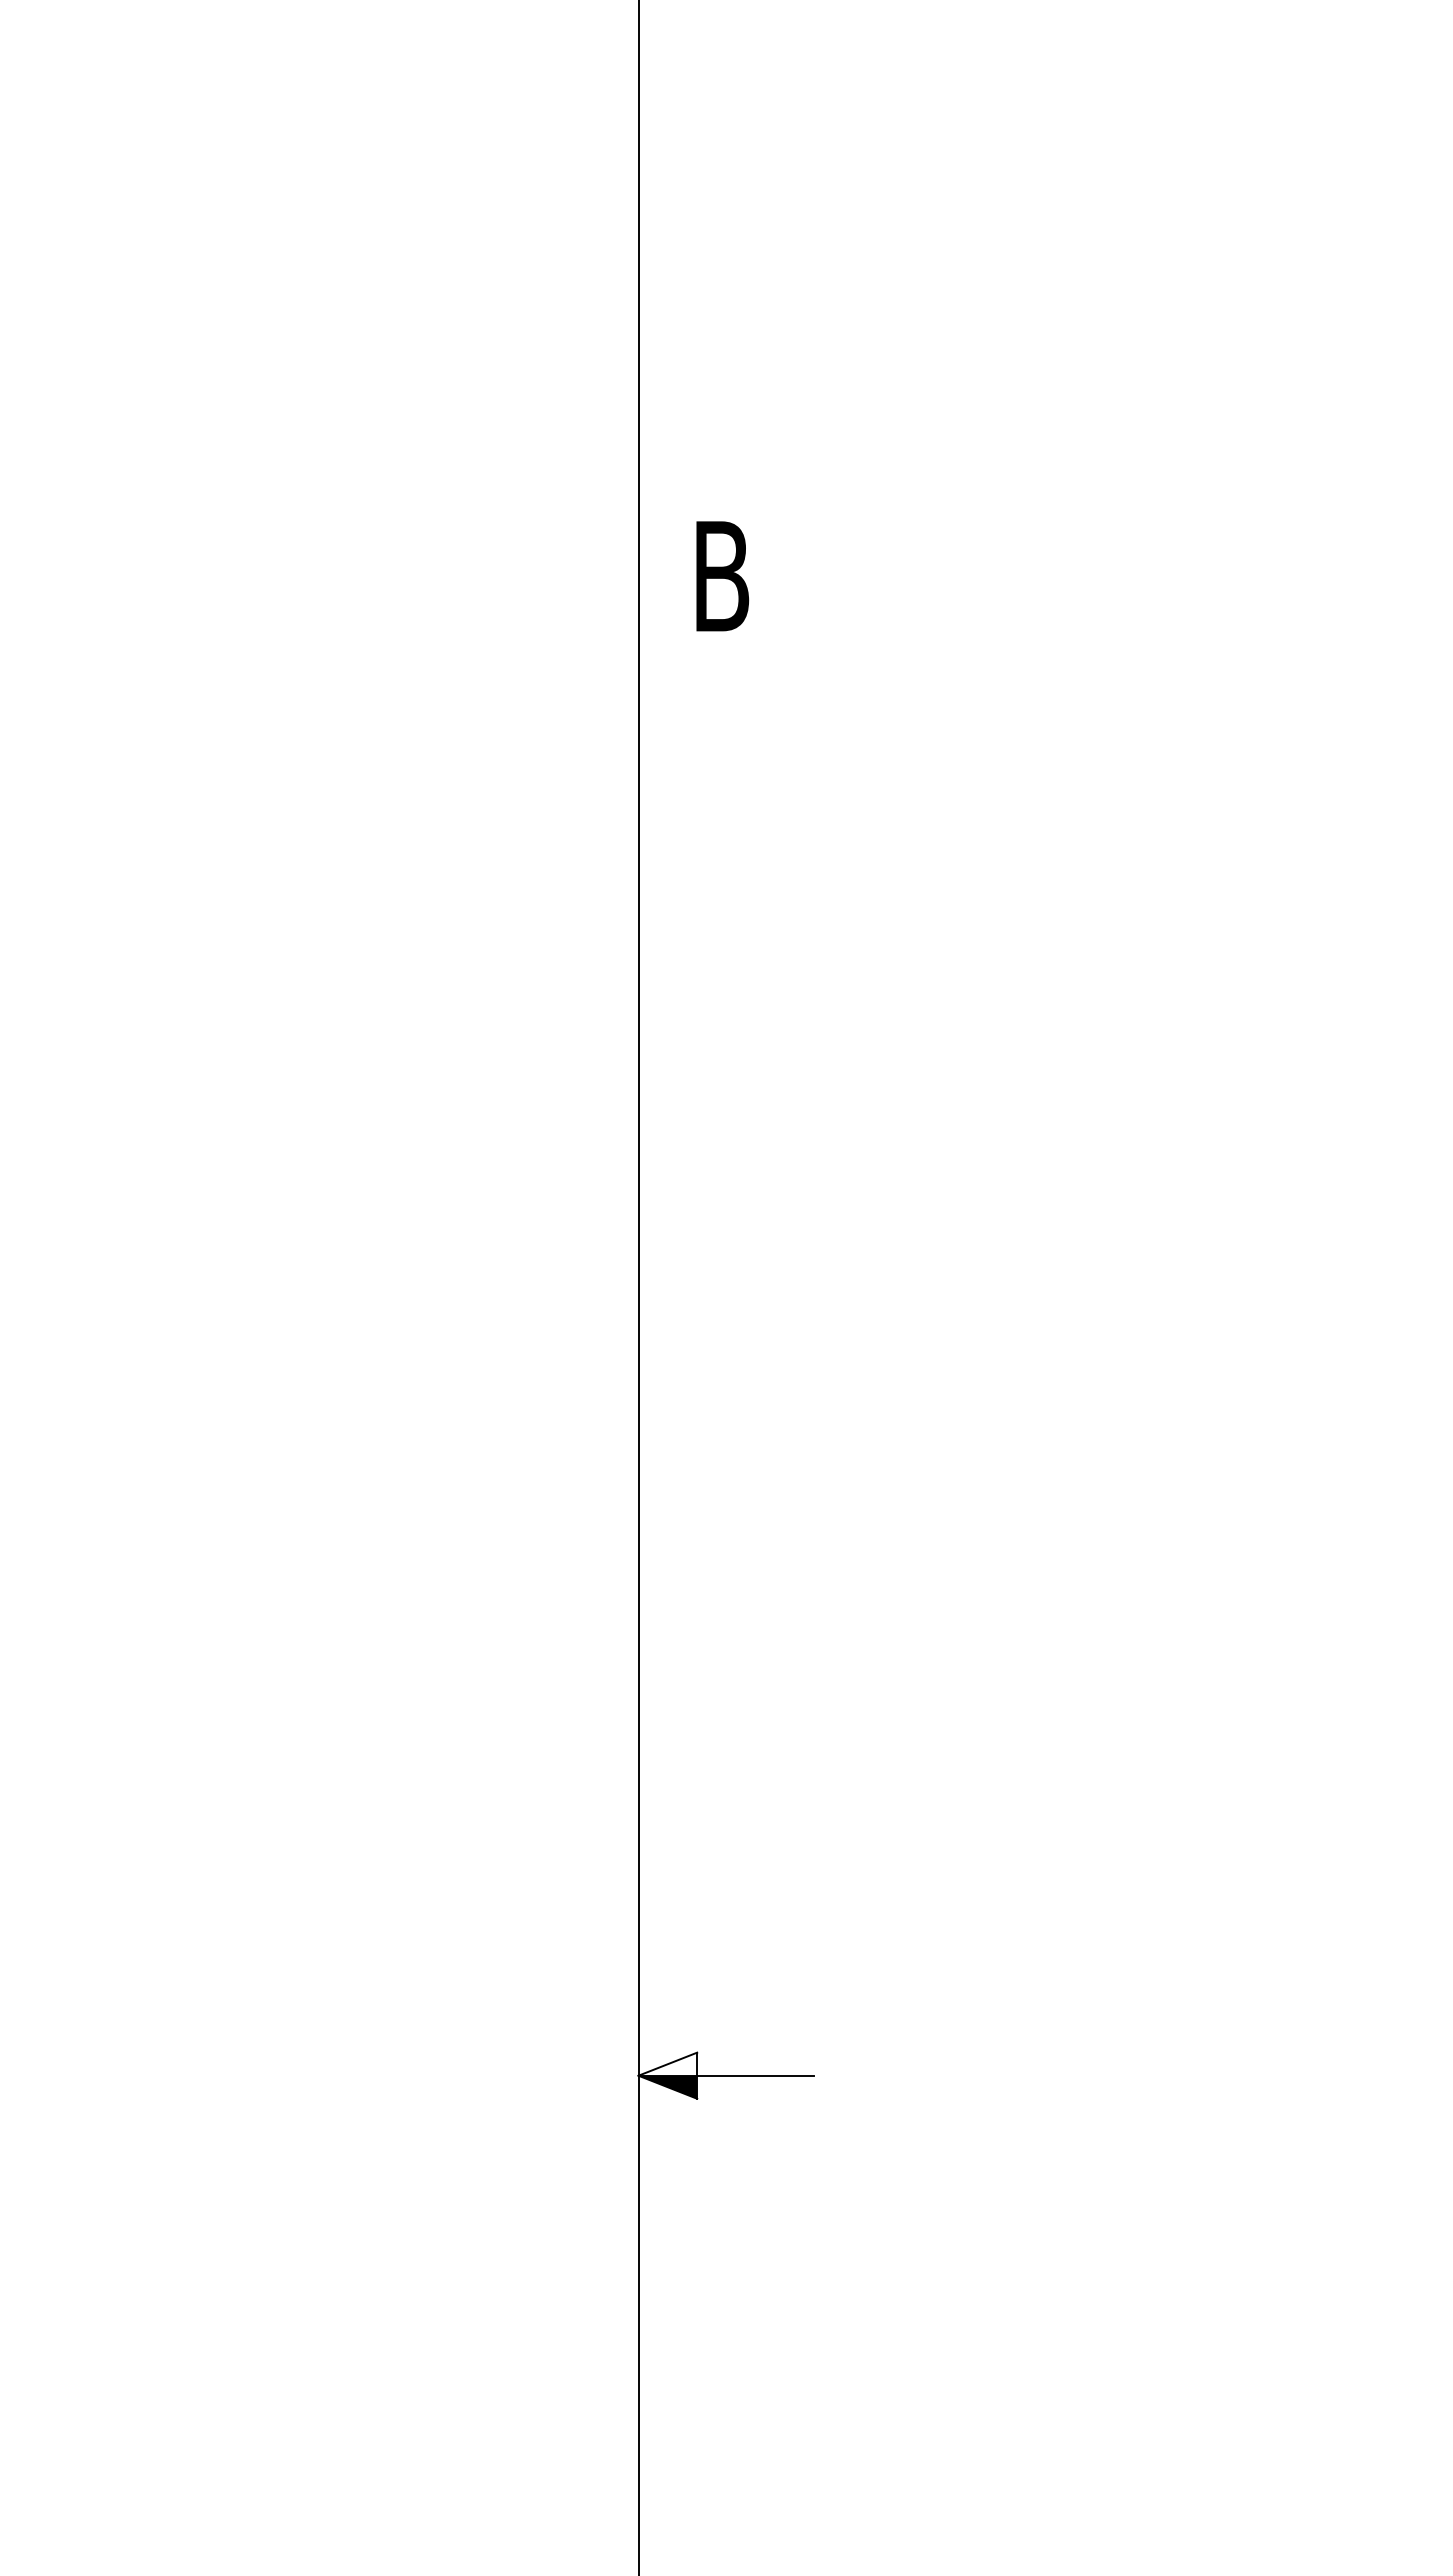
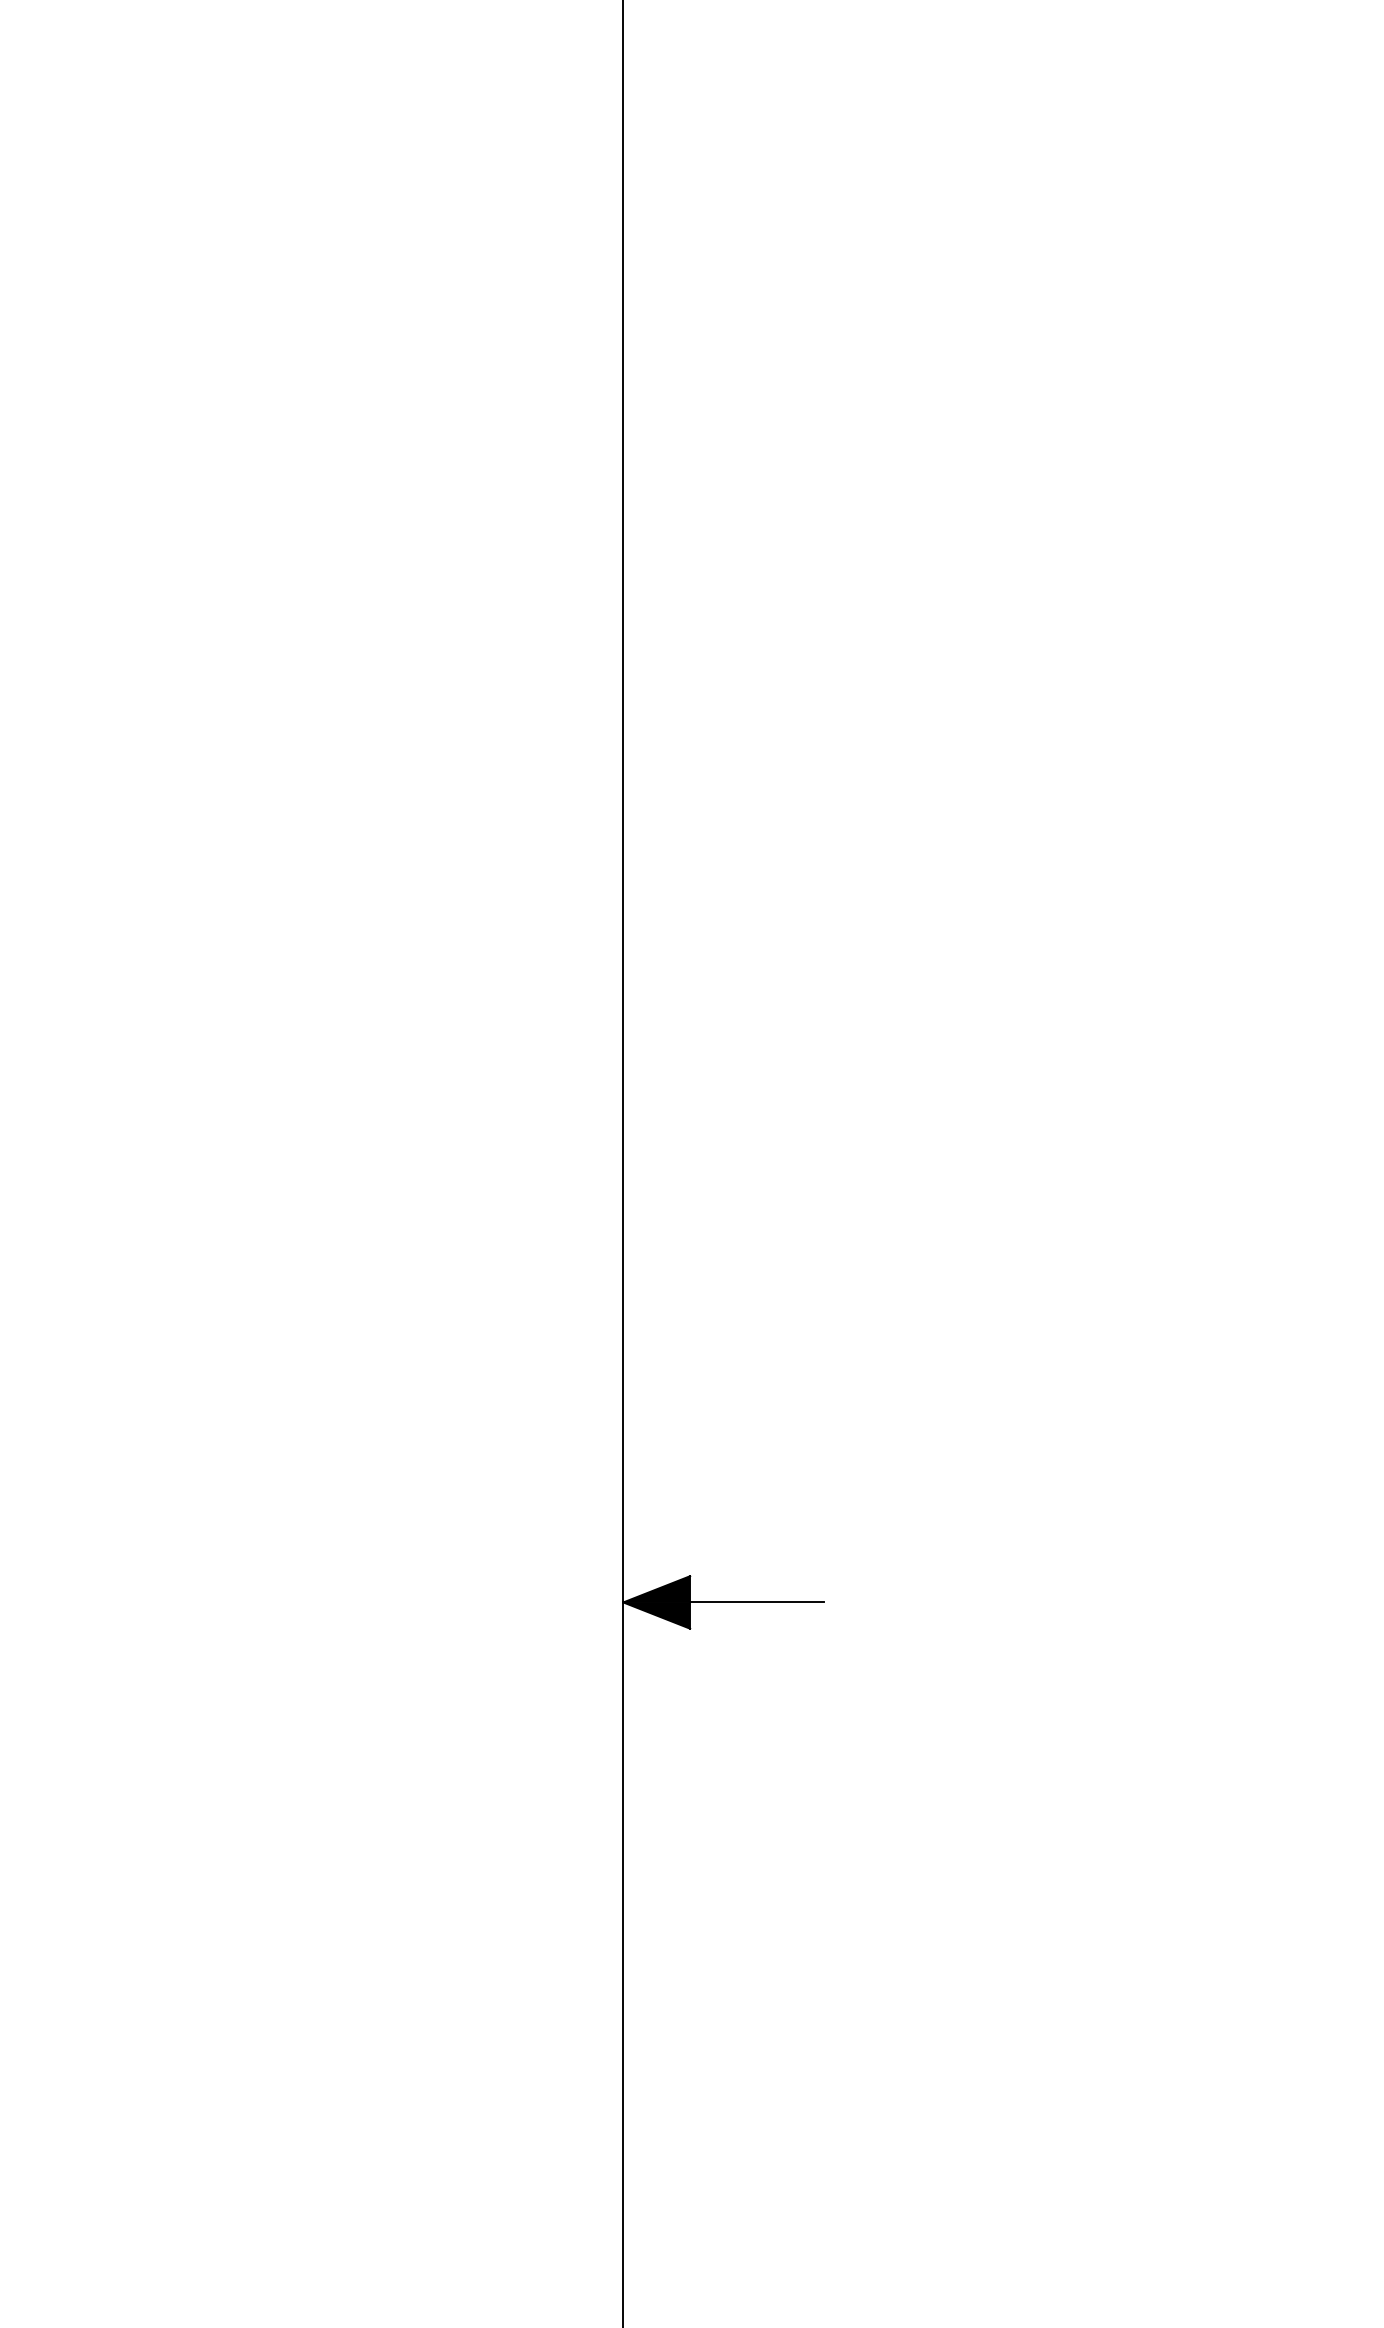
fill: (667, 2063) -> (656, 1588), added

